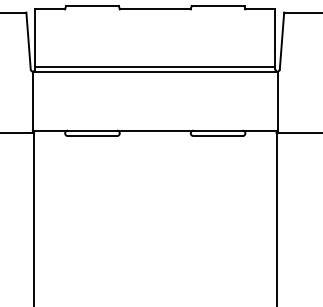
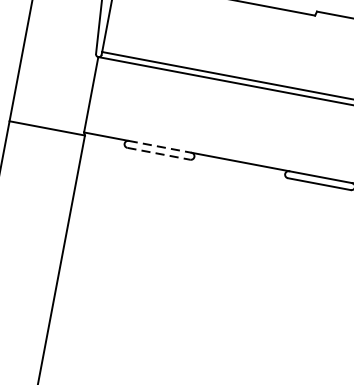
line: (92, 130) -> (160, 146), solid -> dashed
line: (92, 136) -> (158, 154), solid -> dashed

